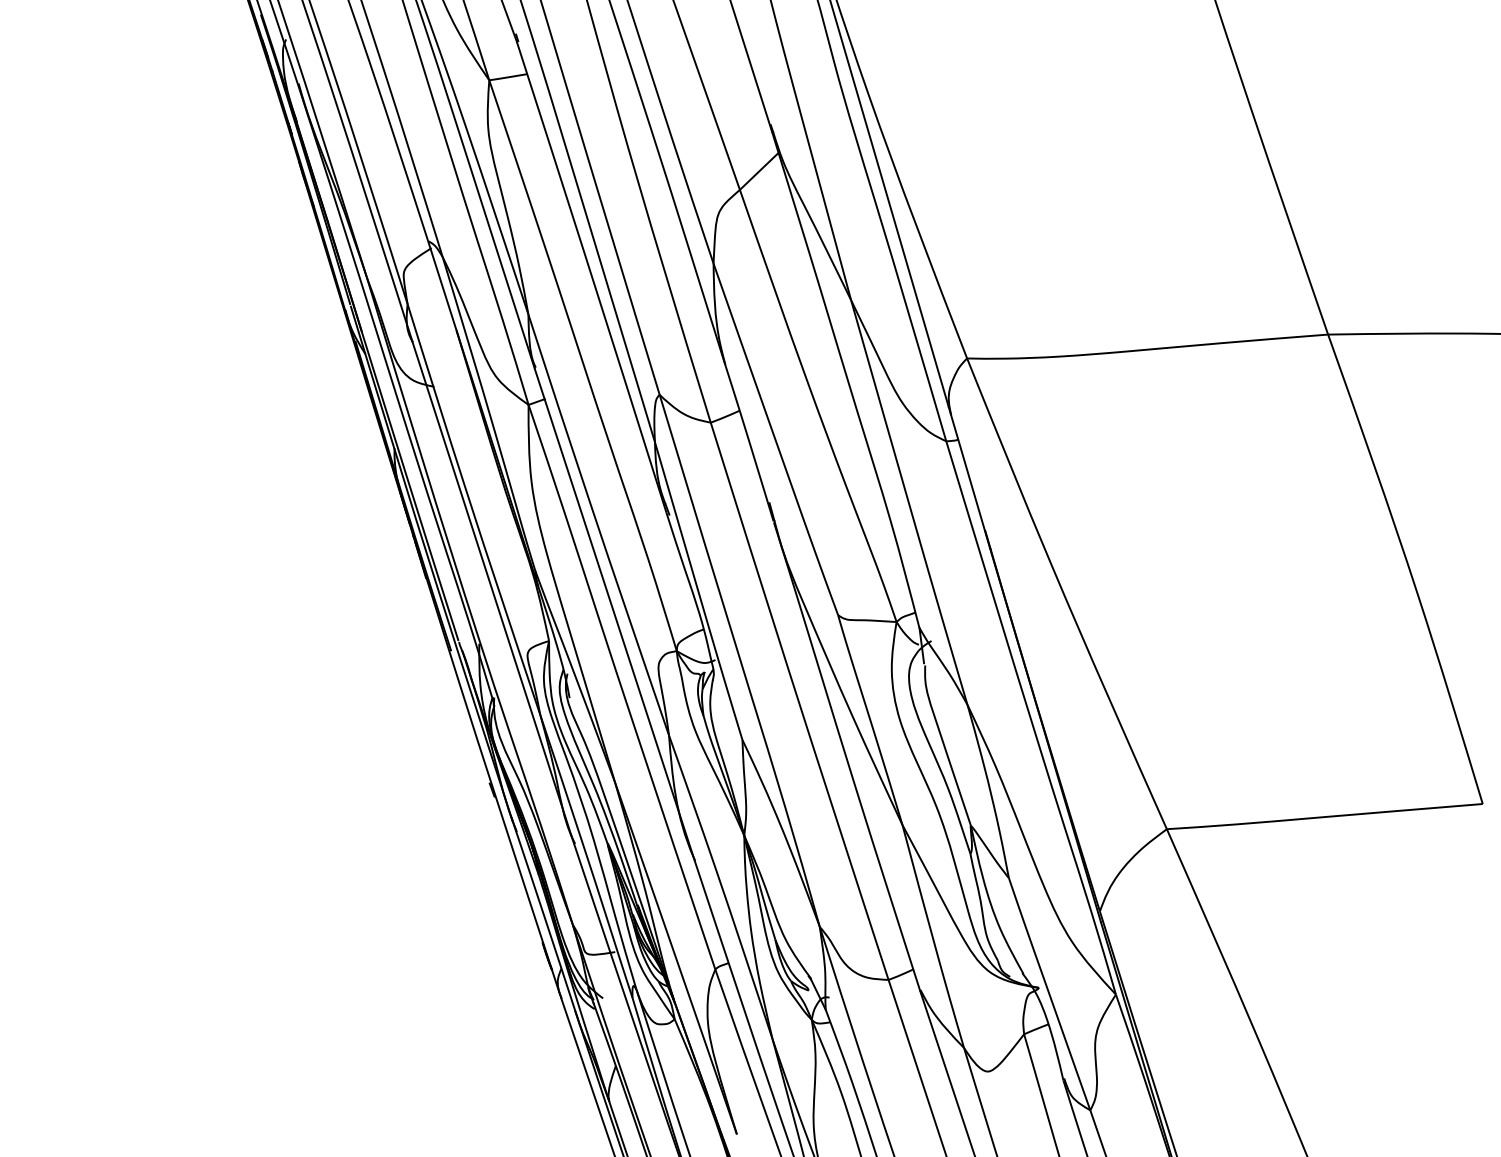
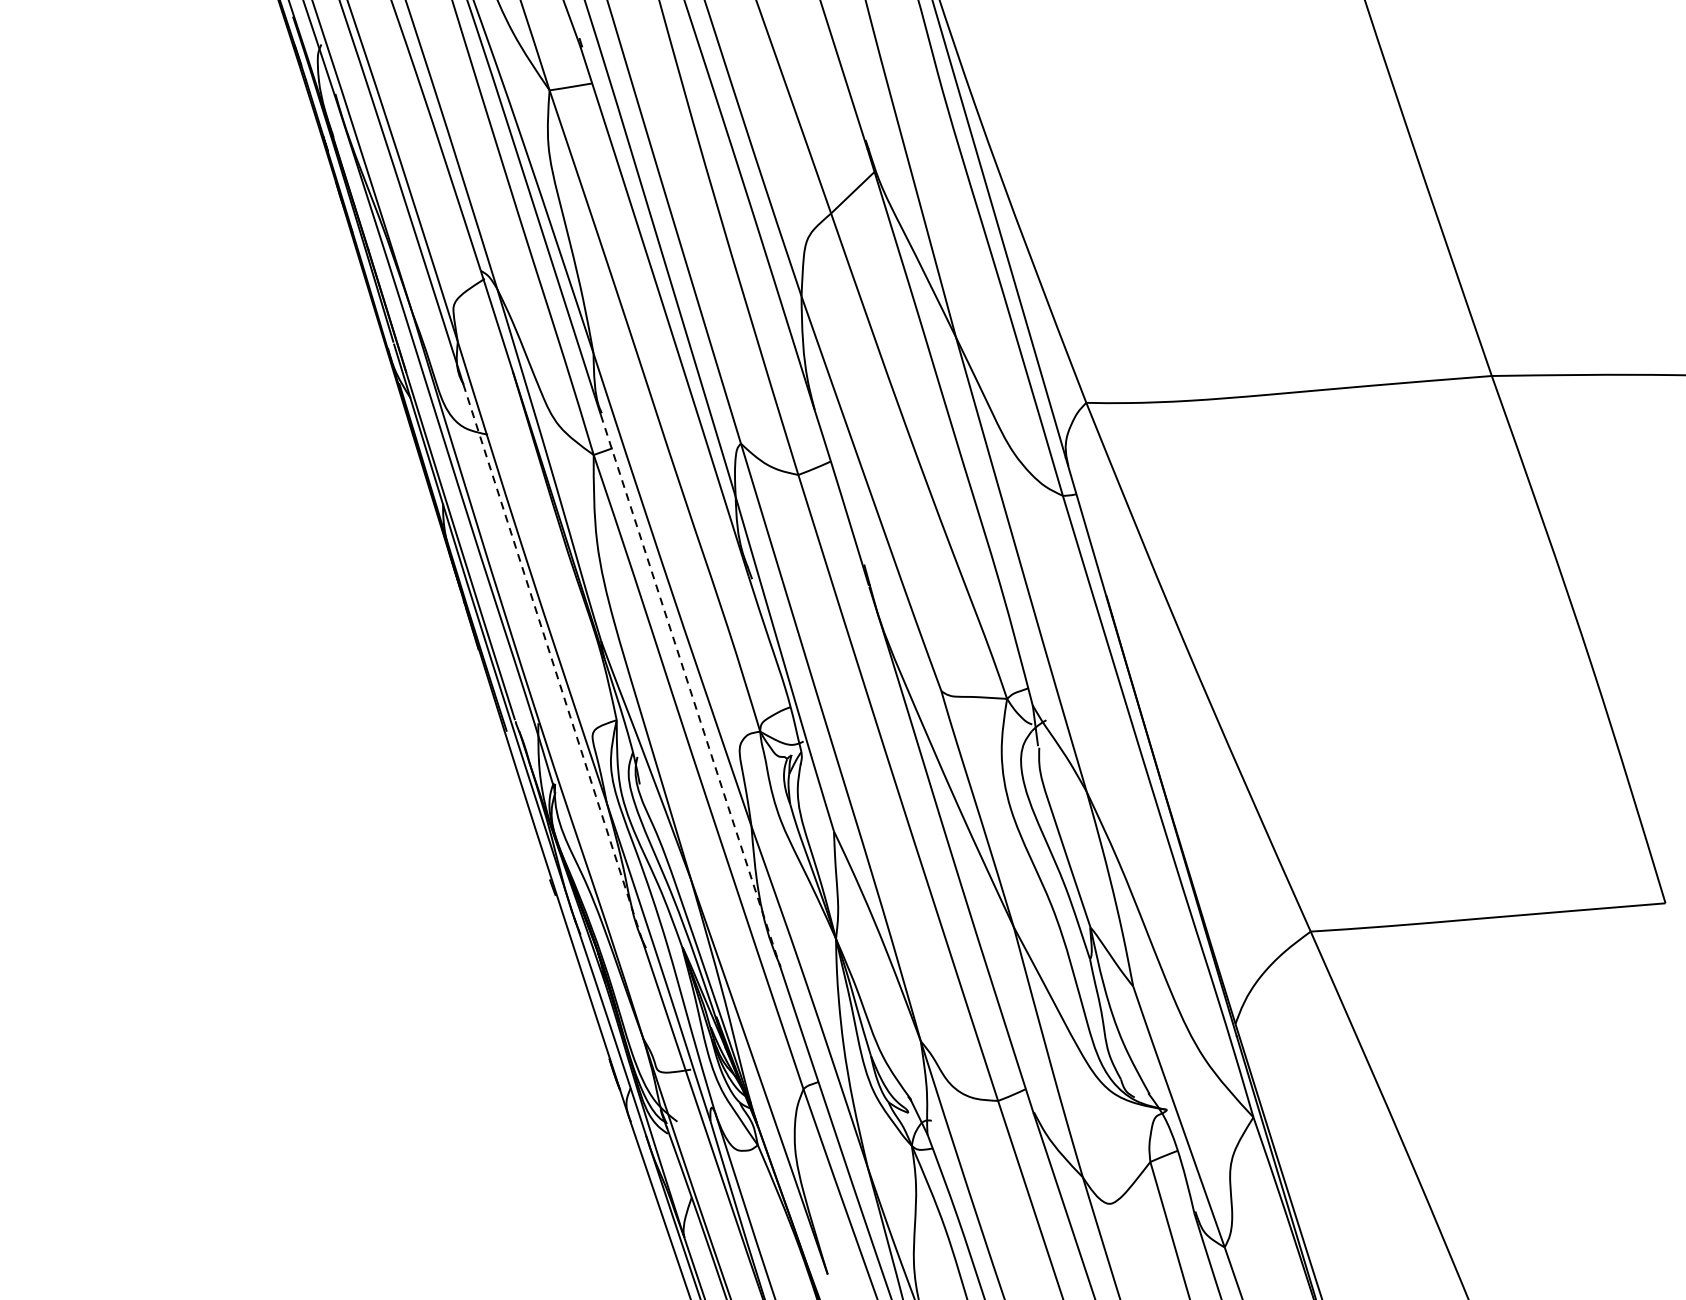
line: (491, 588) -> (552, 661), solid -> dashed
line: (614, 615) -> (690, 691), solid -> dashed

